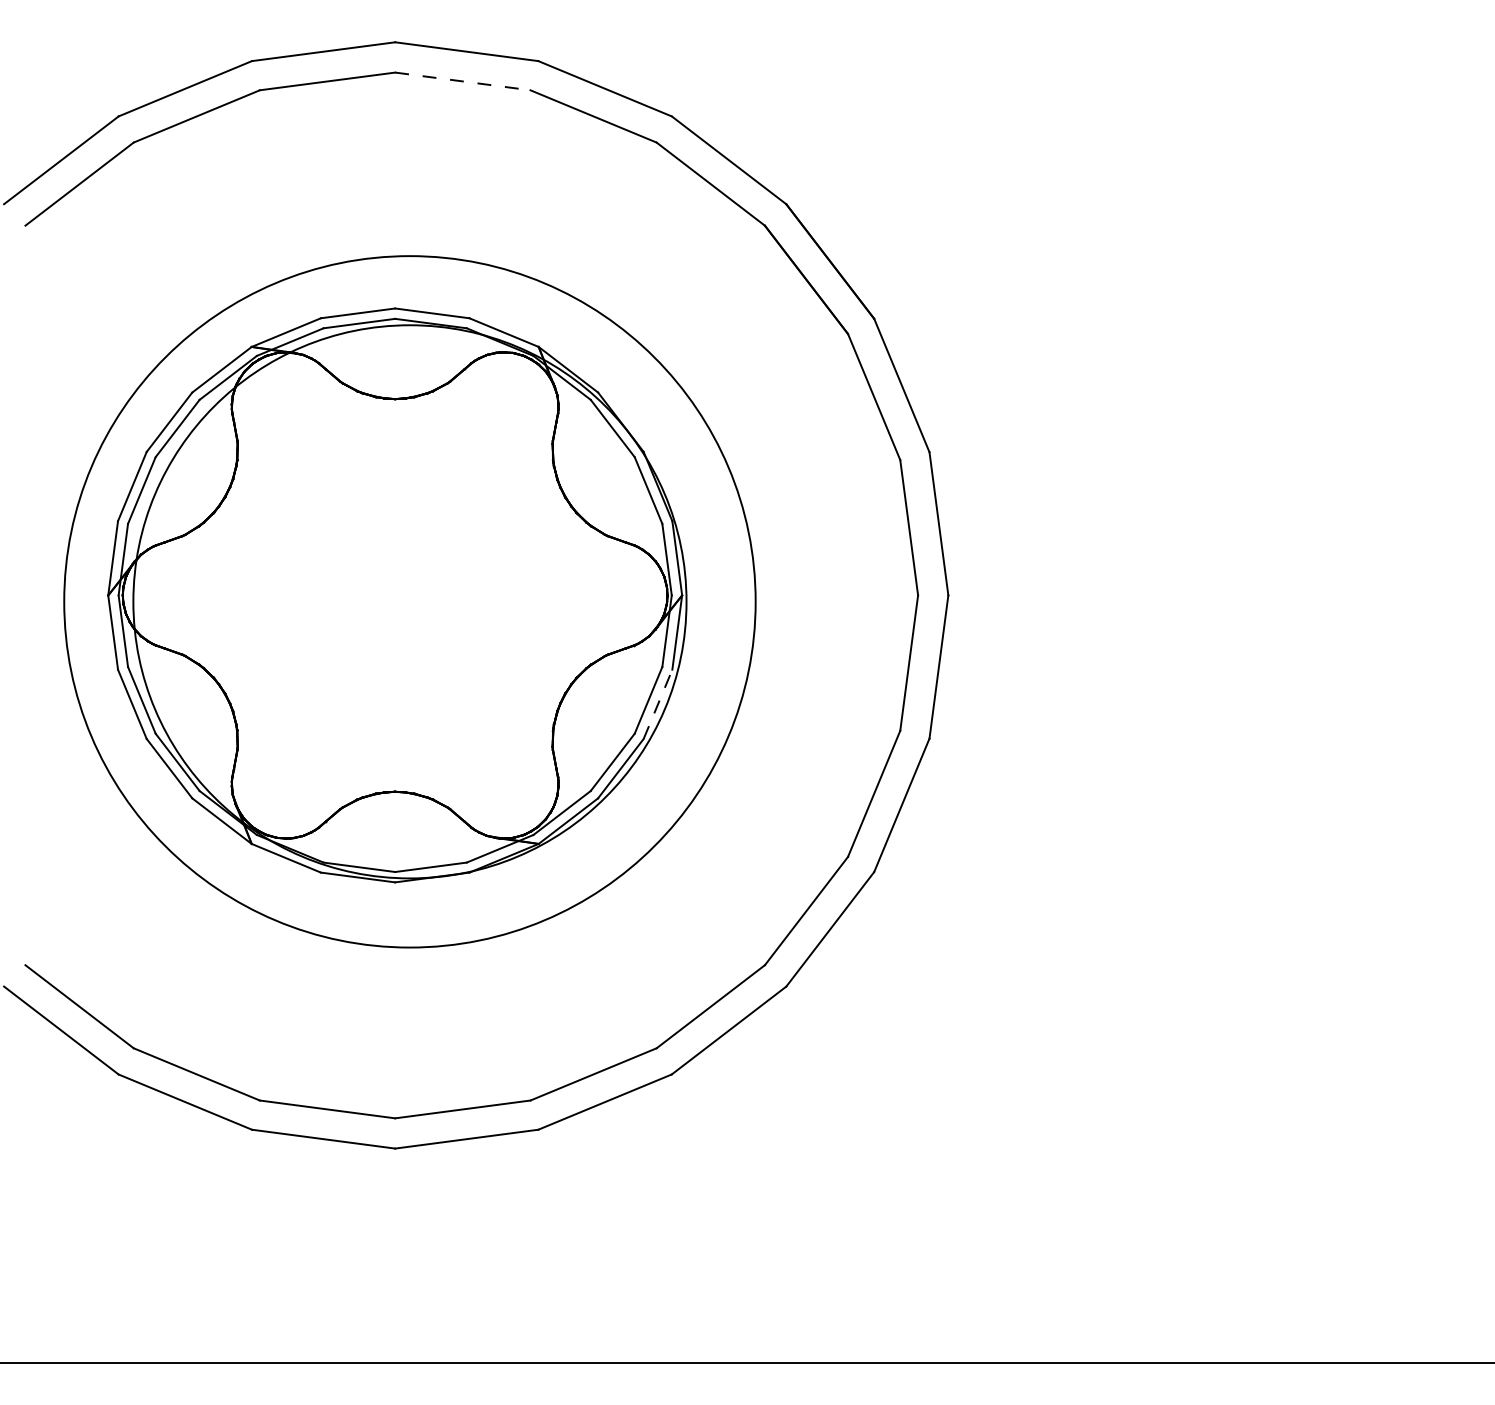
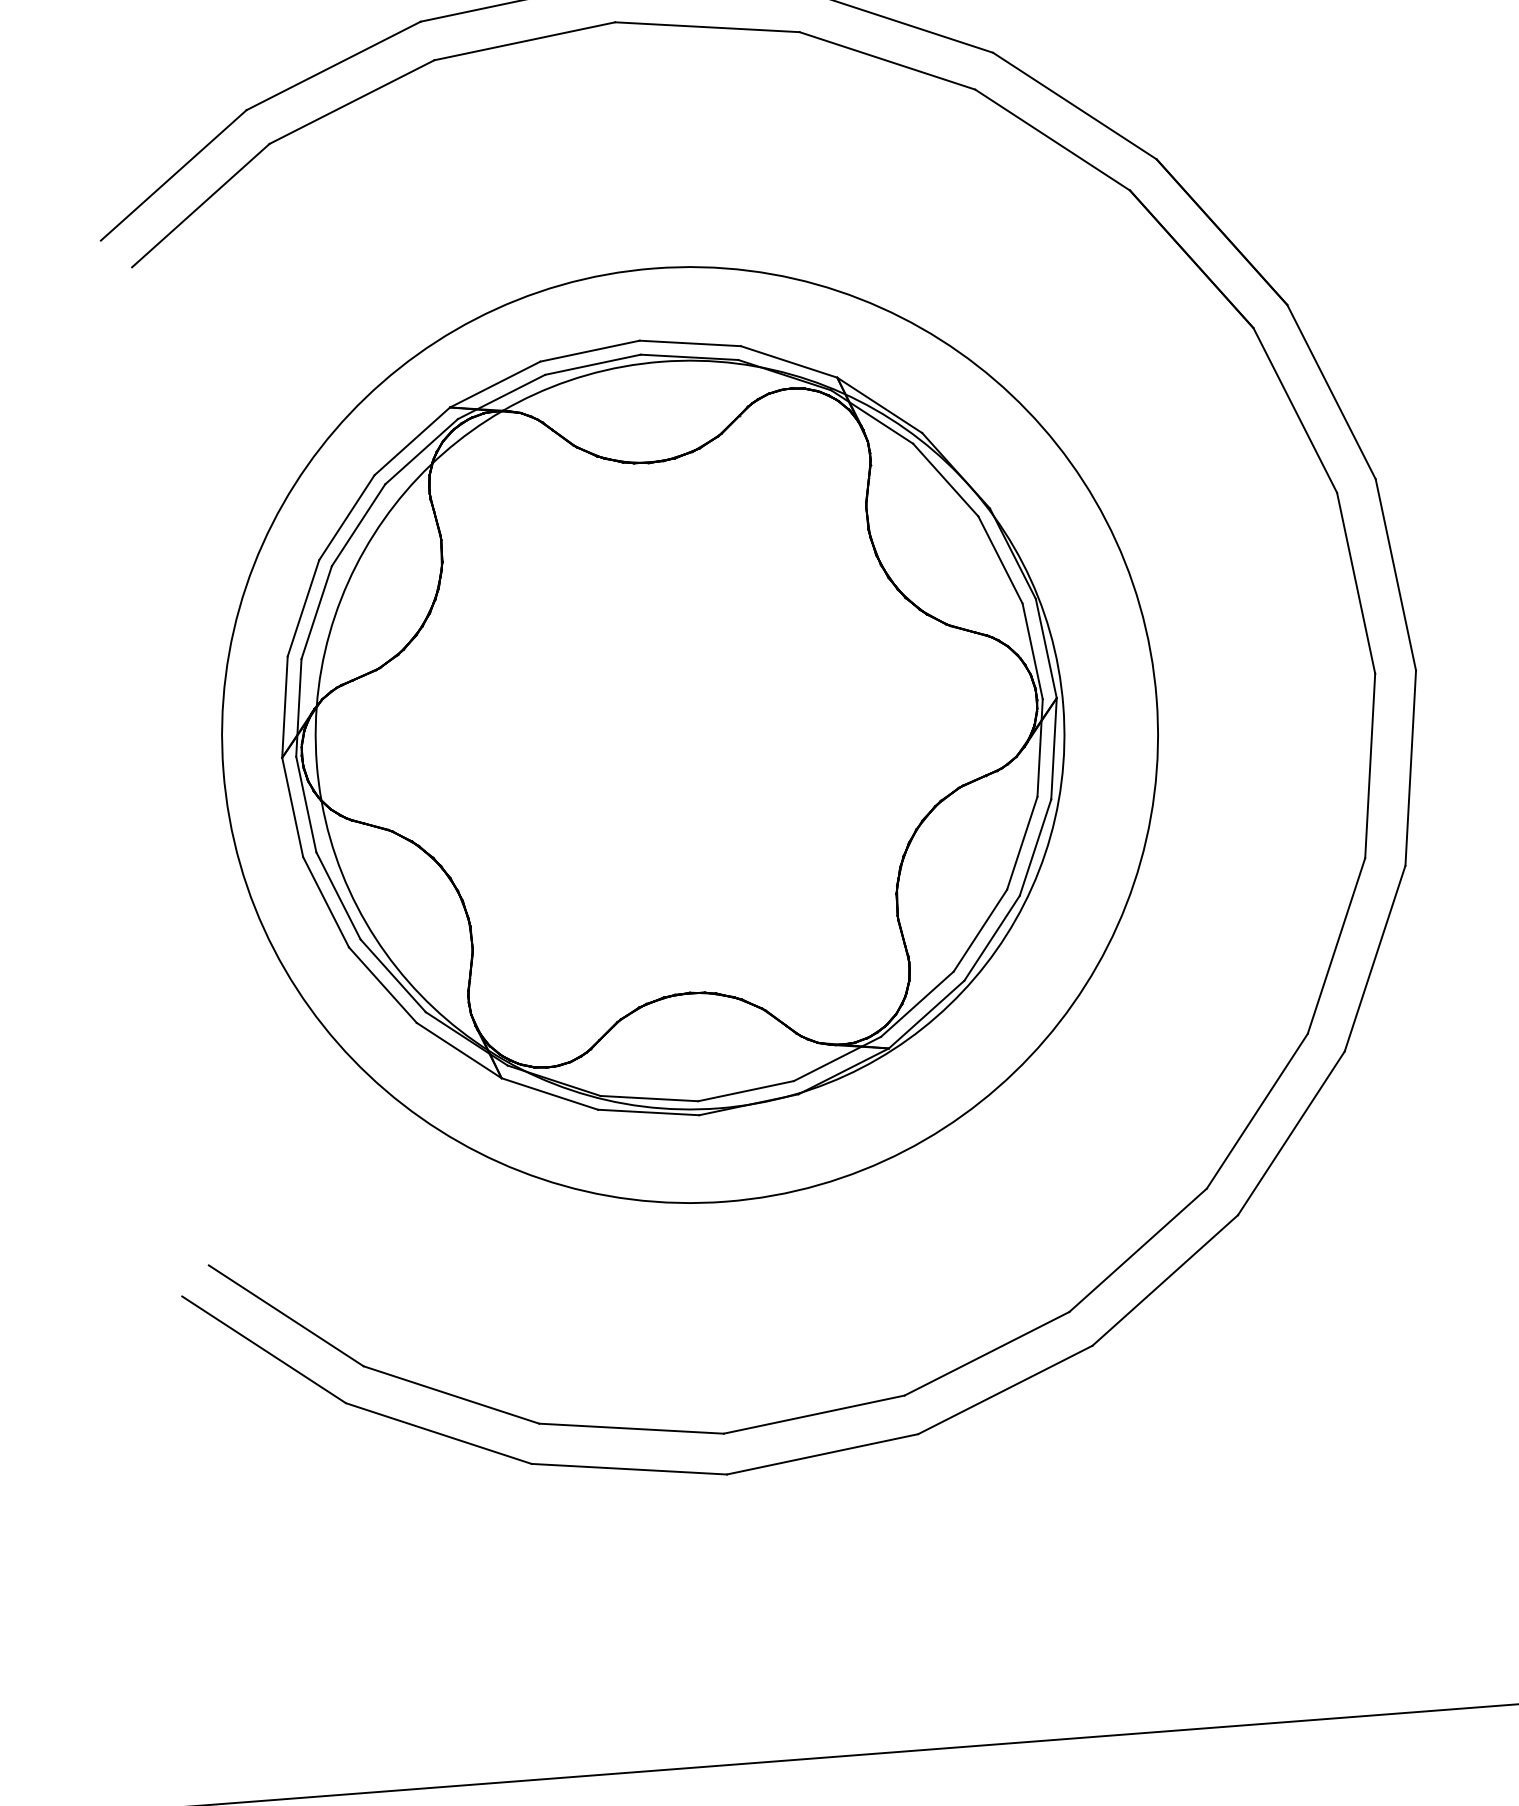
line: (463, 81) -> (708, 27), dashed -> solid
line: (658, 703) -> (1036, 846), dashed -> solid

